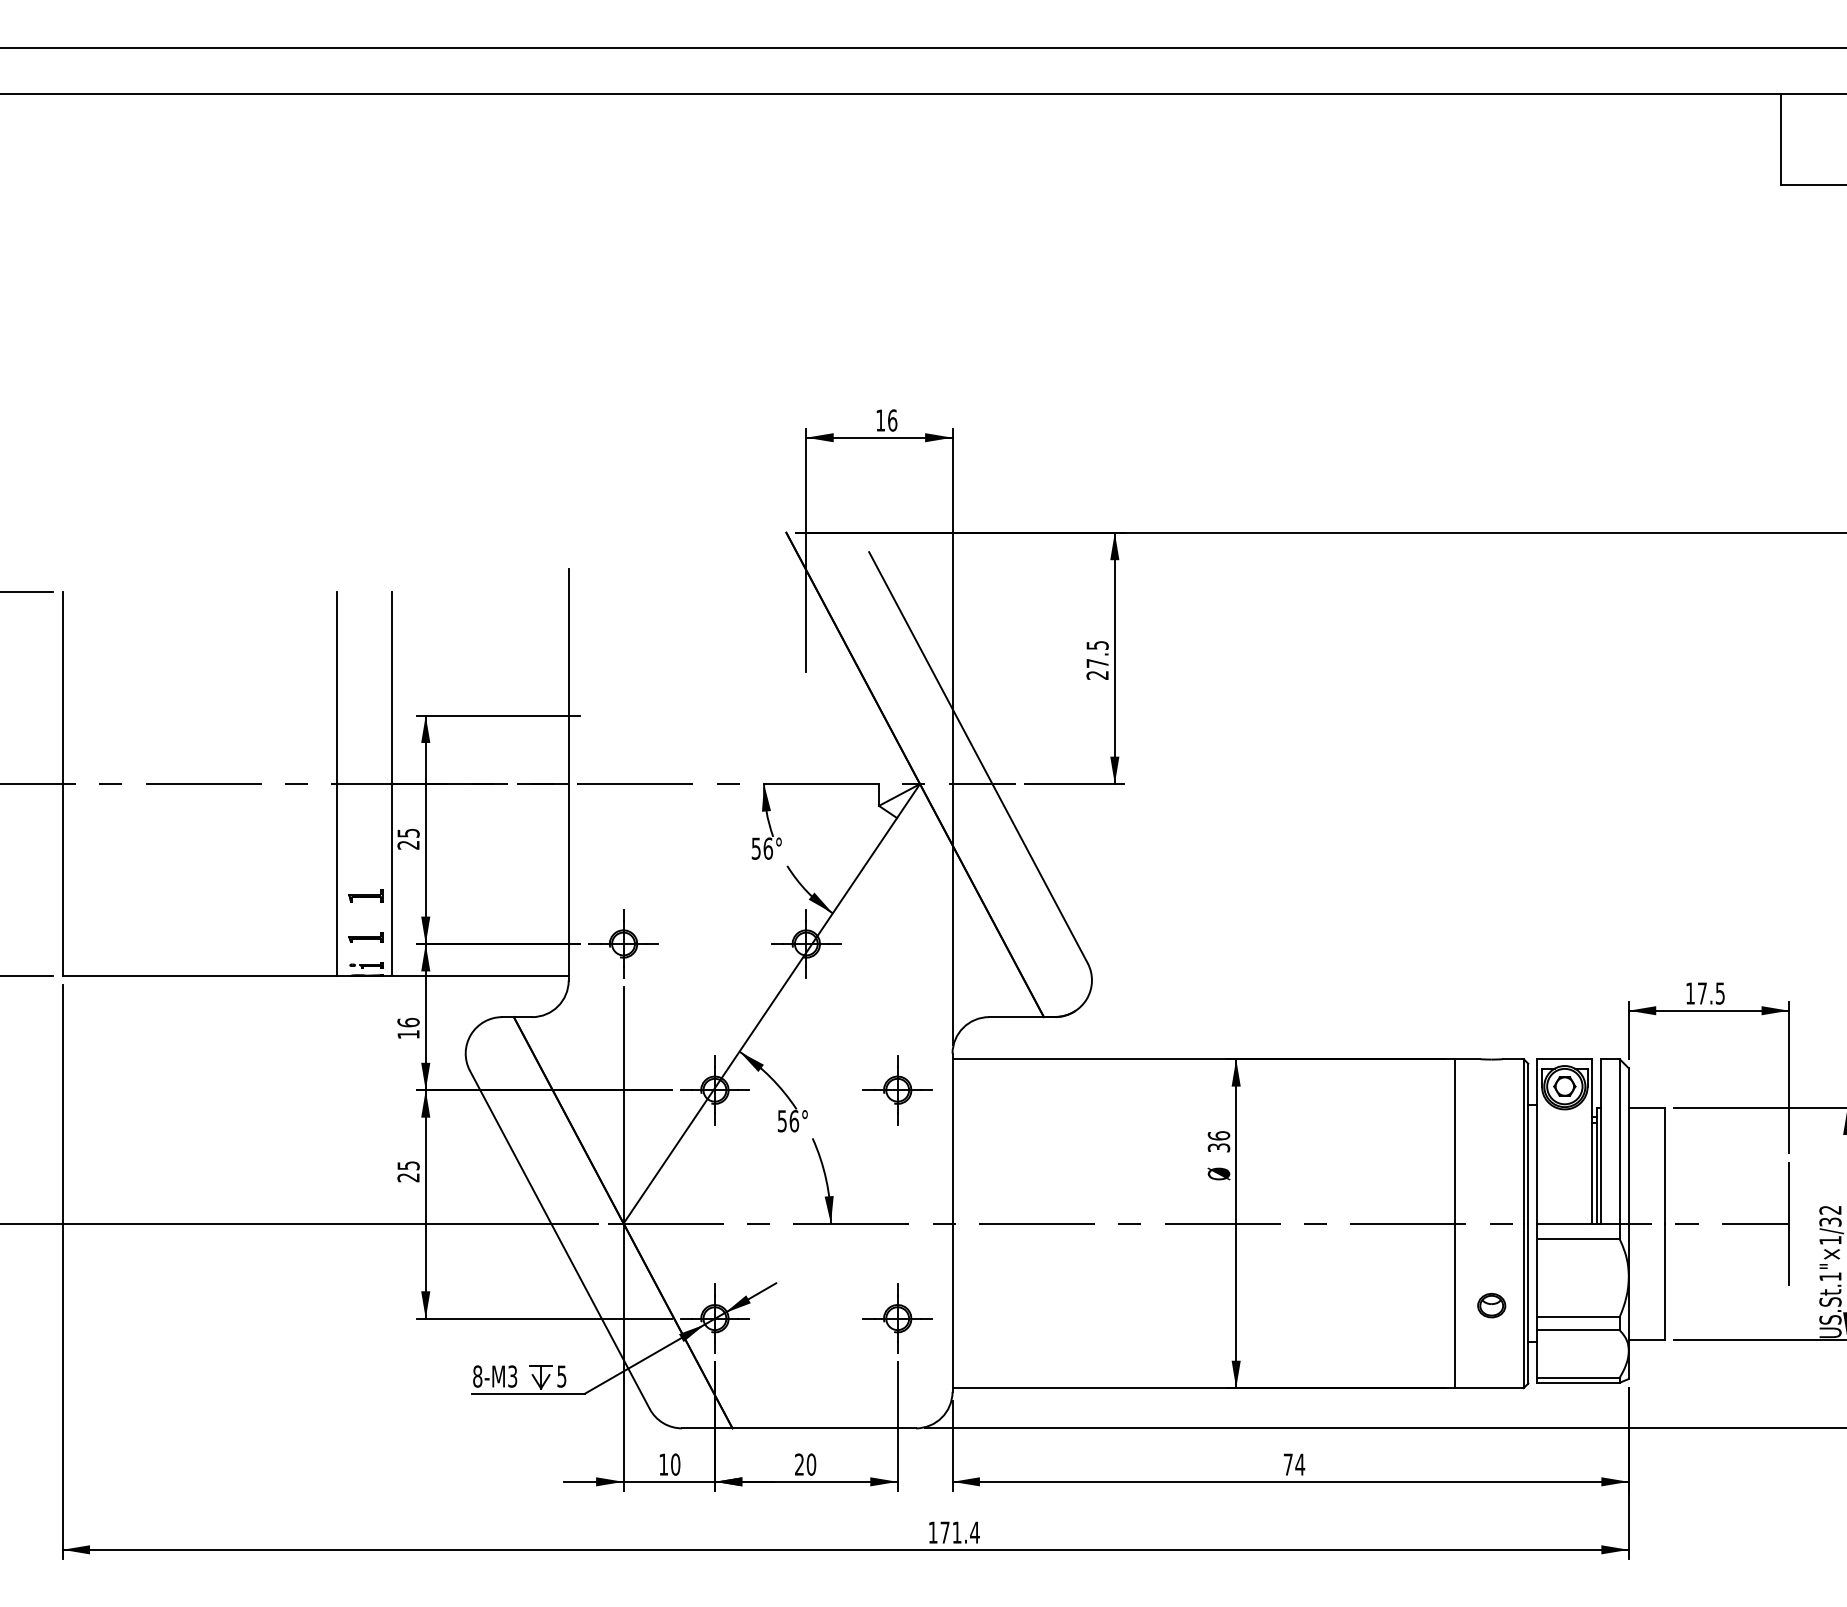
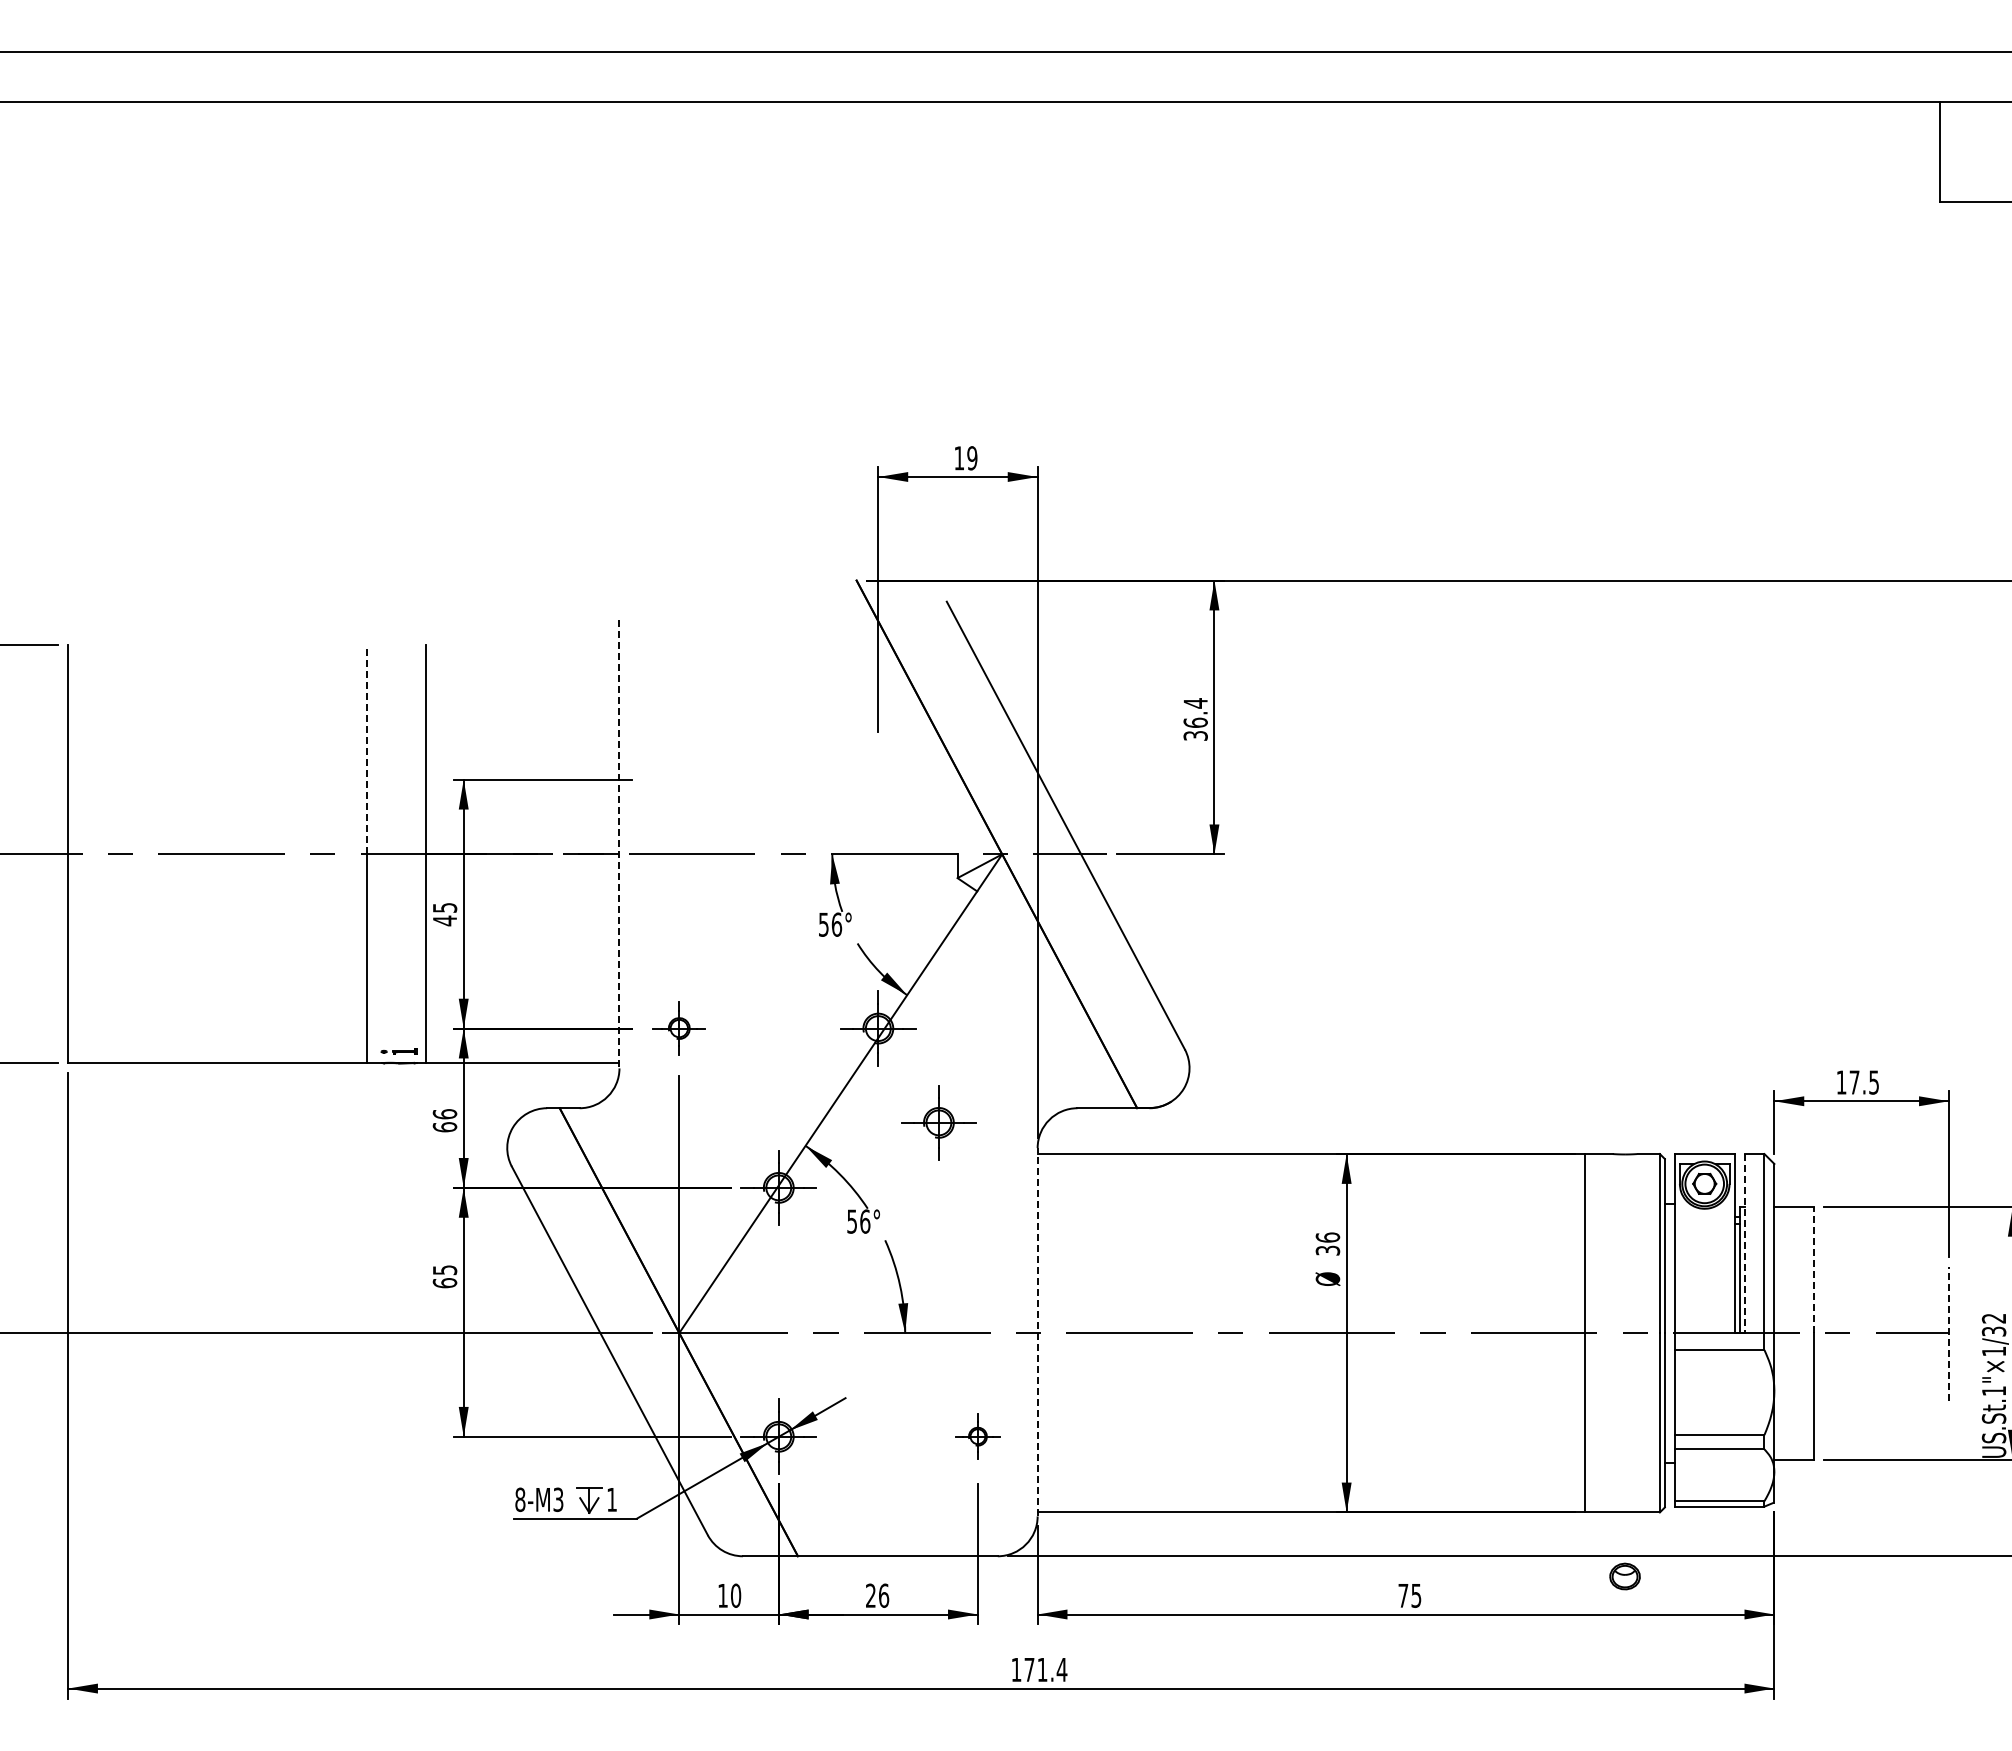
text: (892, 420) -> (972, 458), 16 -> 19
text: (1097, 660) -> (1195, 719), 27.5 -> 36.4
line: (336, 687) -> (366, 749), solid -> dashed
line: (568, 775) -> (619, 844), solid -> dashed
text: (408, 844) -> (444, 920), 25 -> 45
part: (365, 895) -> (398, 975), removed
part: (365, 937) -> (398, 1021), removed
part: (623, 943) -> (679, 1028), size x0.7
text: (408, 1034) -> (444, 1127), 16 -> 66
part: (897, 1089) -> (938, 1122), moved
line: (1601, 1141) -> (1744, 1243), solid -> dashed
line: (1665, 1165) -> (1814, 1269), solid -> dashed
text: (408, 1178) -> (444, 1283), 25 -> 65
line: (952, 1222) -> (1037, 1331), solid -> dashed
line: (1788, 1223) -> (1948, 1333), solid -> dashed
part: (1491, 1305) -> (1624, 1576), moved
part: (897, 1318) -> (977, 1436), size x0.6
text: (561, 1376) -> (611, 1499), 5 -> 1
text: (811, 1464) -> (884, 1595), 20 -> 26
text: (1300, 1464) -> (1416, 1595), 74 -> 75

